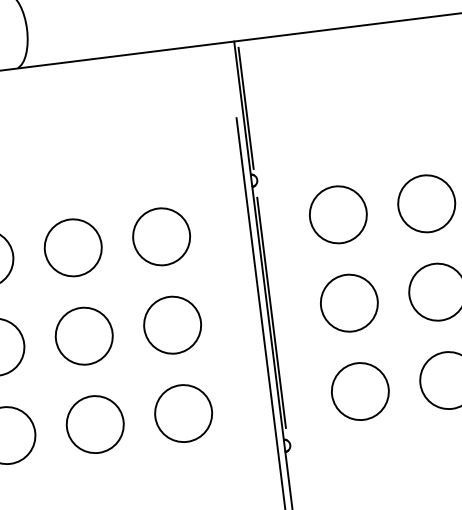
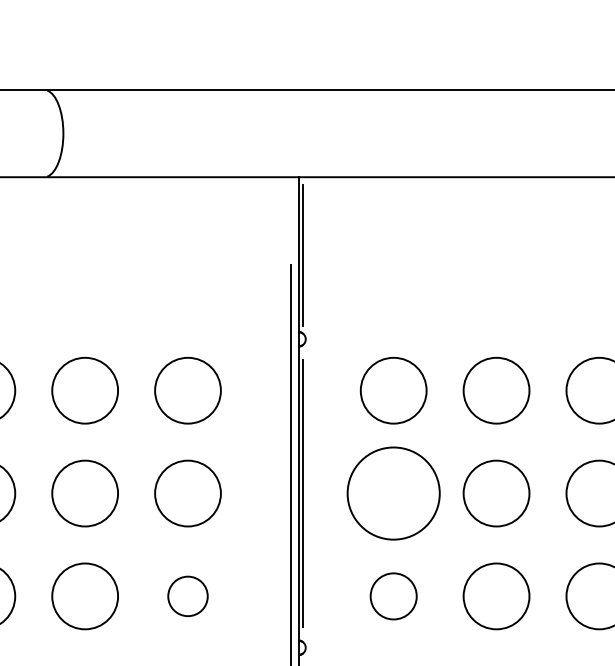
circle: (349, 303) -> (393, 493), size x1.4
circle: (360, 391) -> (393, 596), size x0.7
circle: (183, 413) -> (187, 596), size x0.6

